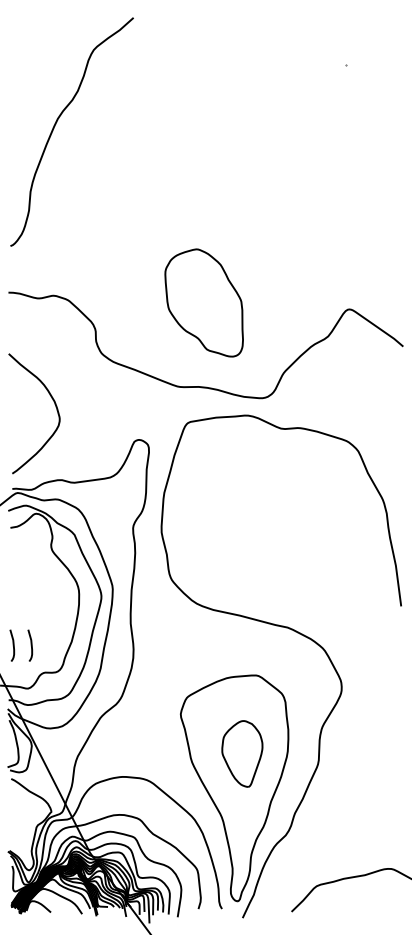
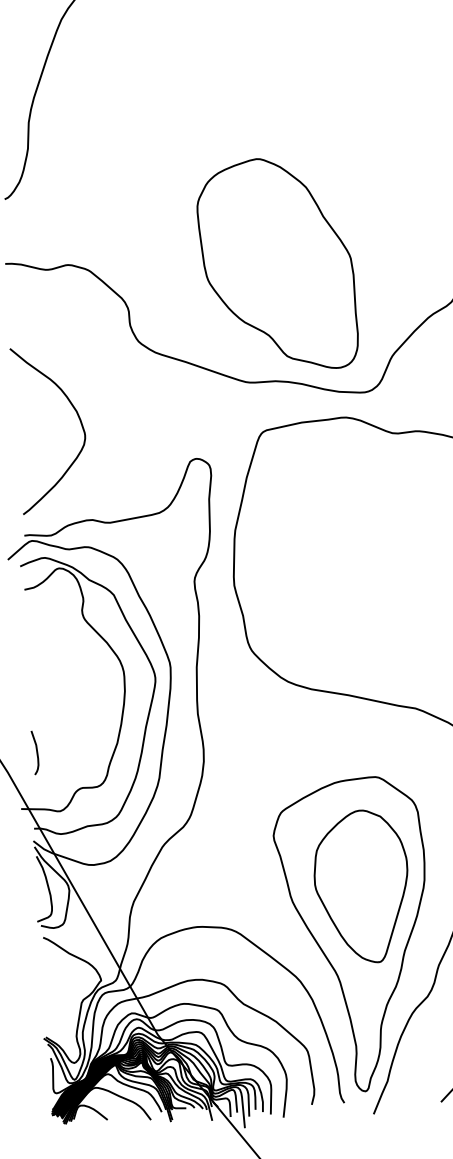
part: (203, 302) -> (276, 263), size x1.43
curve: (30, 645) -> (60, 751), removed
part: (242, 753) -> (361, 886), size x1.67

